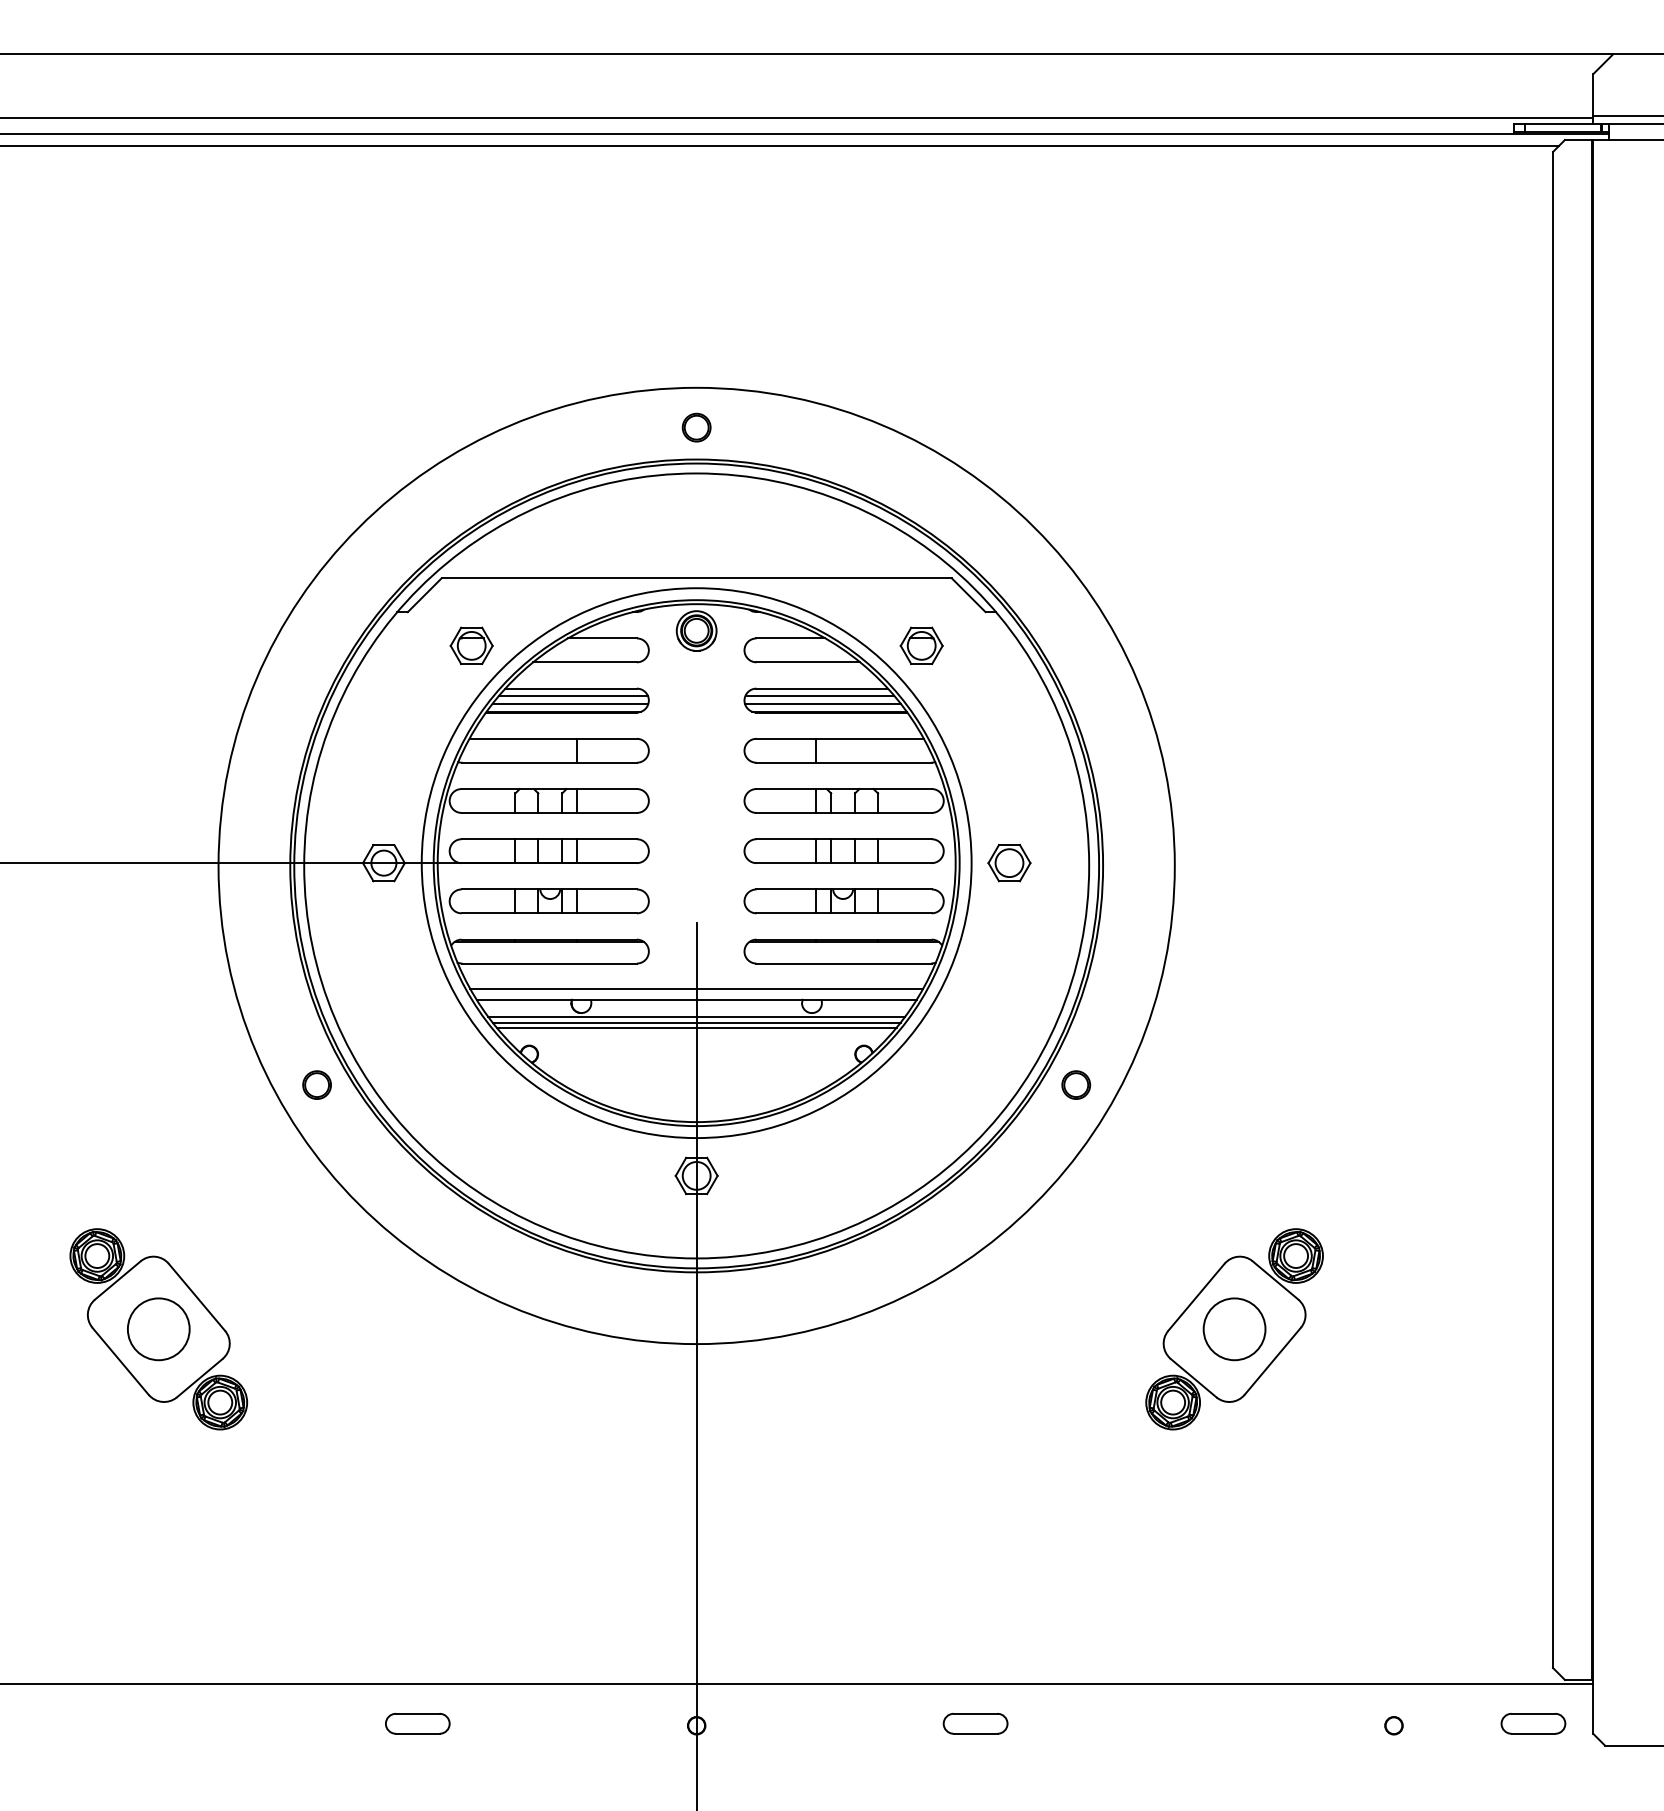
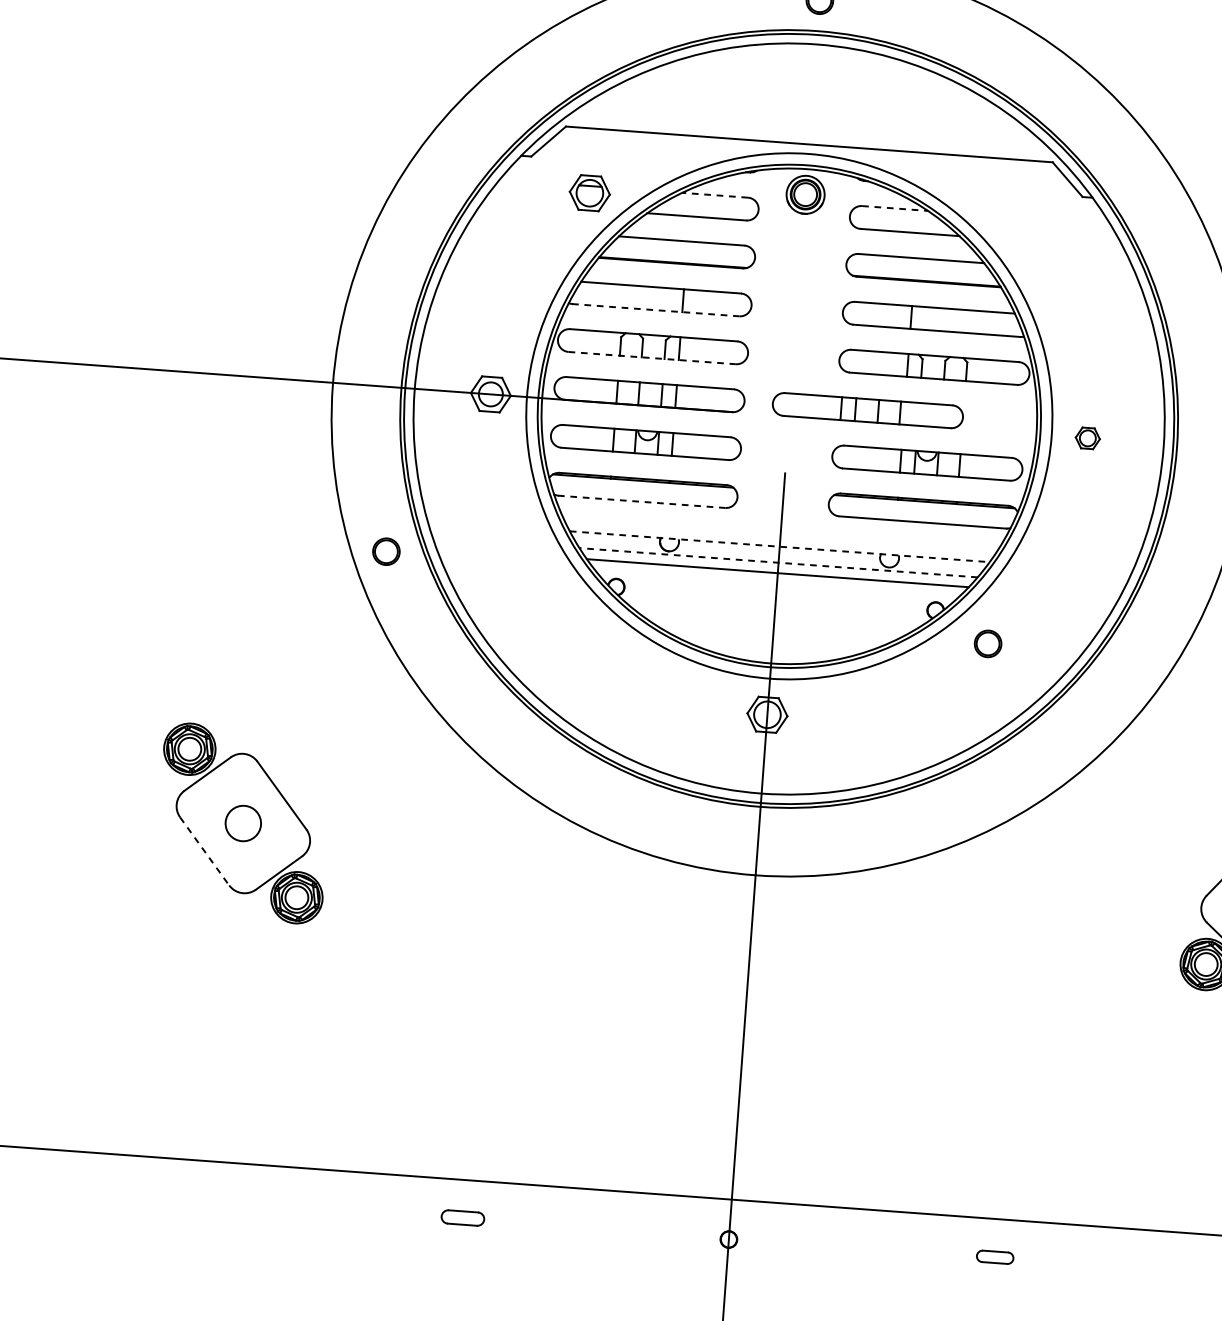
line: (601, 638) -> (714, 195), solid -> dashed
line: (791, 638) -> (895, 208), solid -> dashed
part: (921, 645) -> (1019, 224), removed
line: (573, 695) -> (683, 247), removed
line: (819, 695) -> (918, 264), removed
line: (570, 703) -> (680, 255), removed
line: (822, 703) -> (920, 272), removed
line: (549, 762) -> (655, 309), solid -> dashed
line: (549, 812) -> (652, 357), solid -> dashed
part: (843, 850) -> (867, 409), moved
part: (1009, 863) -> (1087, 438), size x0.6
line: (549, 963) -> (641, 501), solid -> dashed
line: (696, 988) -> (780, 535), removed
line: (697, 999) -> (780, 546), solid -> dashed
line: (696, 1016) -> (778, 562), solid -> dashed
line: (696, 1022) -> (778, 568), removed
part: (316, 1084) -> (385, 551), moved
part: (1076, 1084) -> (988, 643), moved
circle: (158, 1329) -> (243, 823), size x0.6
line: (120, 1361) -> (204, 851), solid -> dashed
part: (417, 1723) -> (462, 1217), size x0.7
part: (975, 1723) -> (995, 1256), size x0.6

